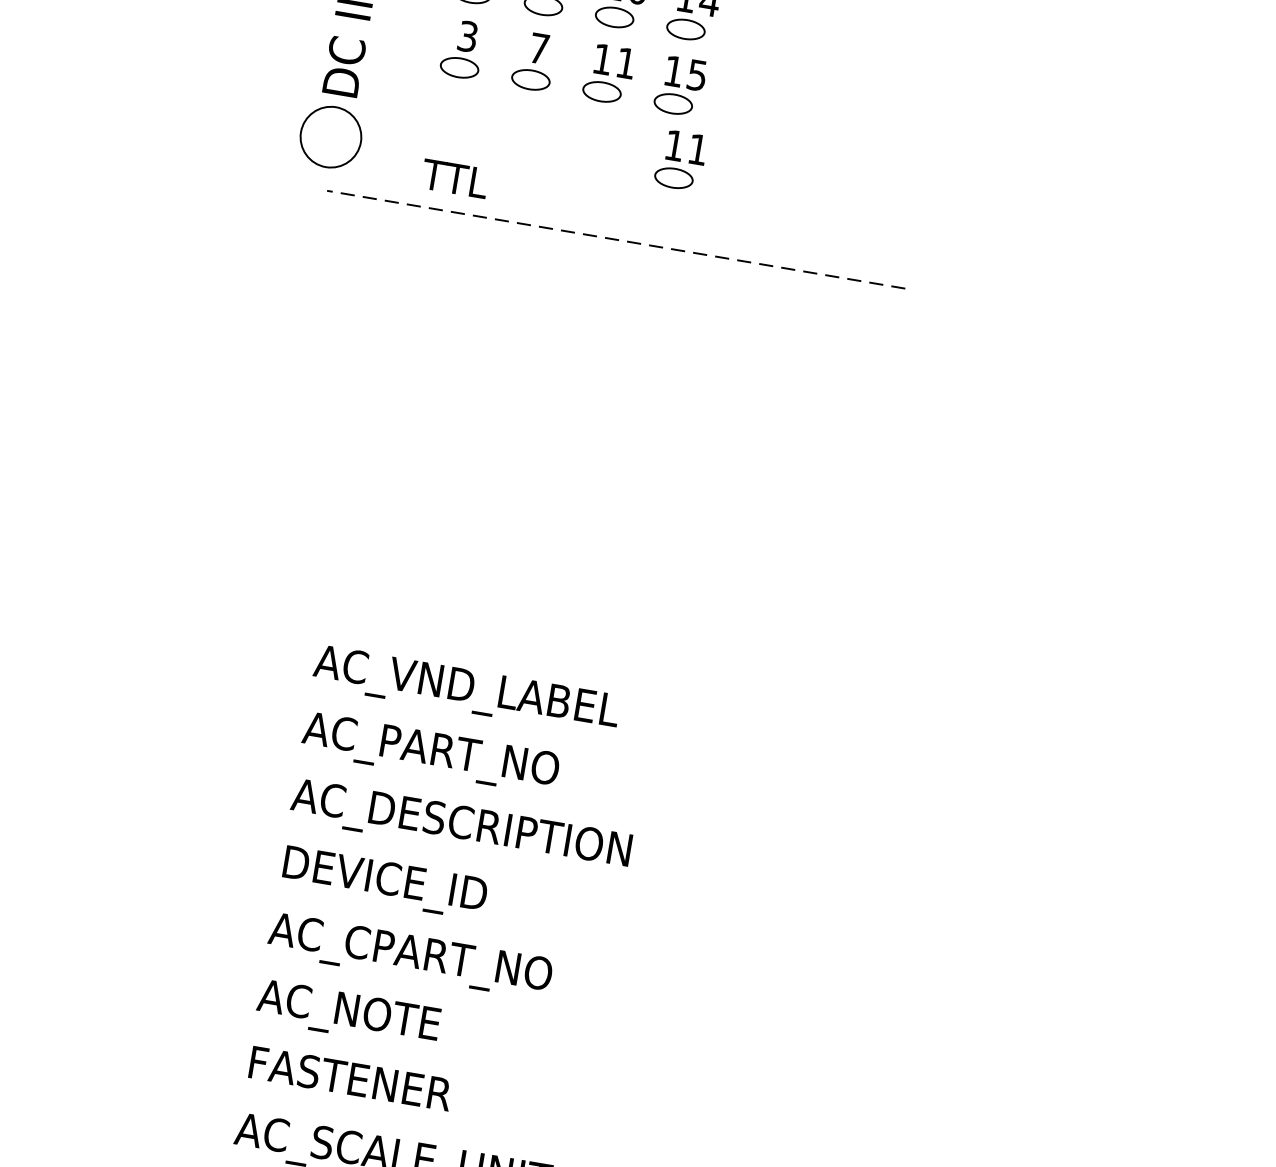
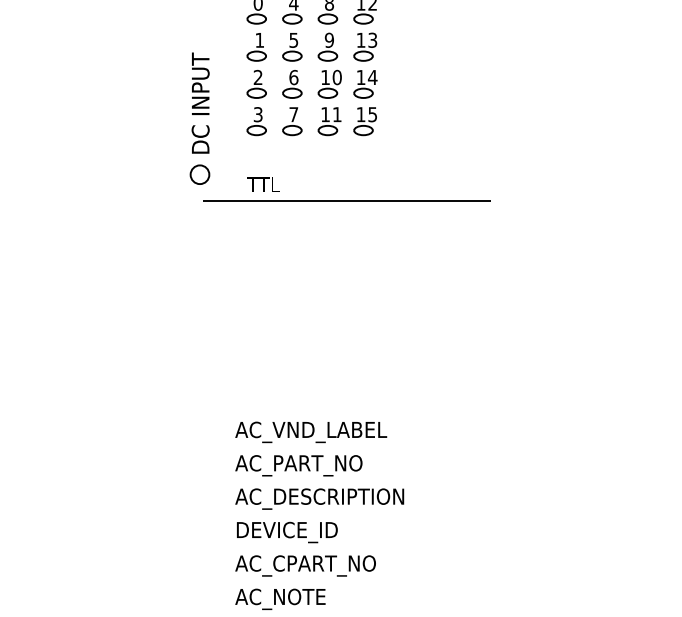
circle: (330, 136) -> (199, 174), size x0.62
part: (680, 160) -> (371, 157), removed
line: (615, 240) -> (346, 201), dashed -> solid

